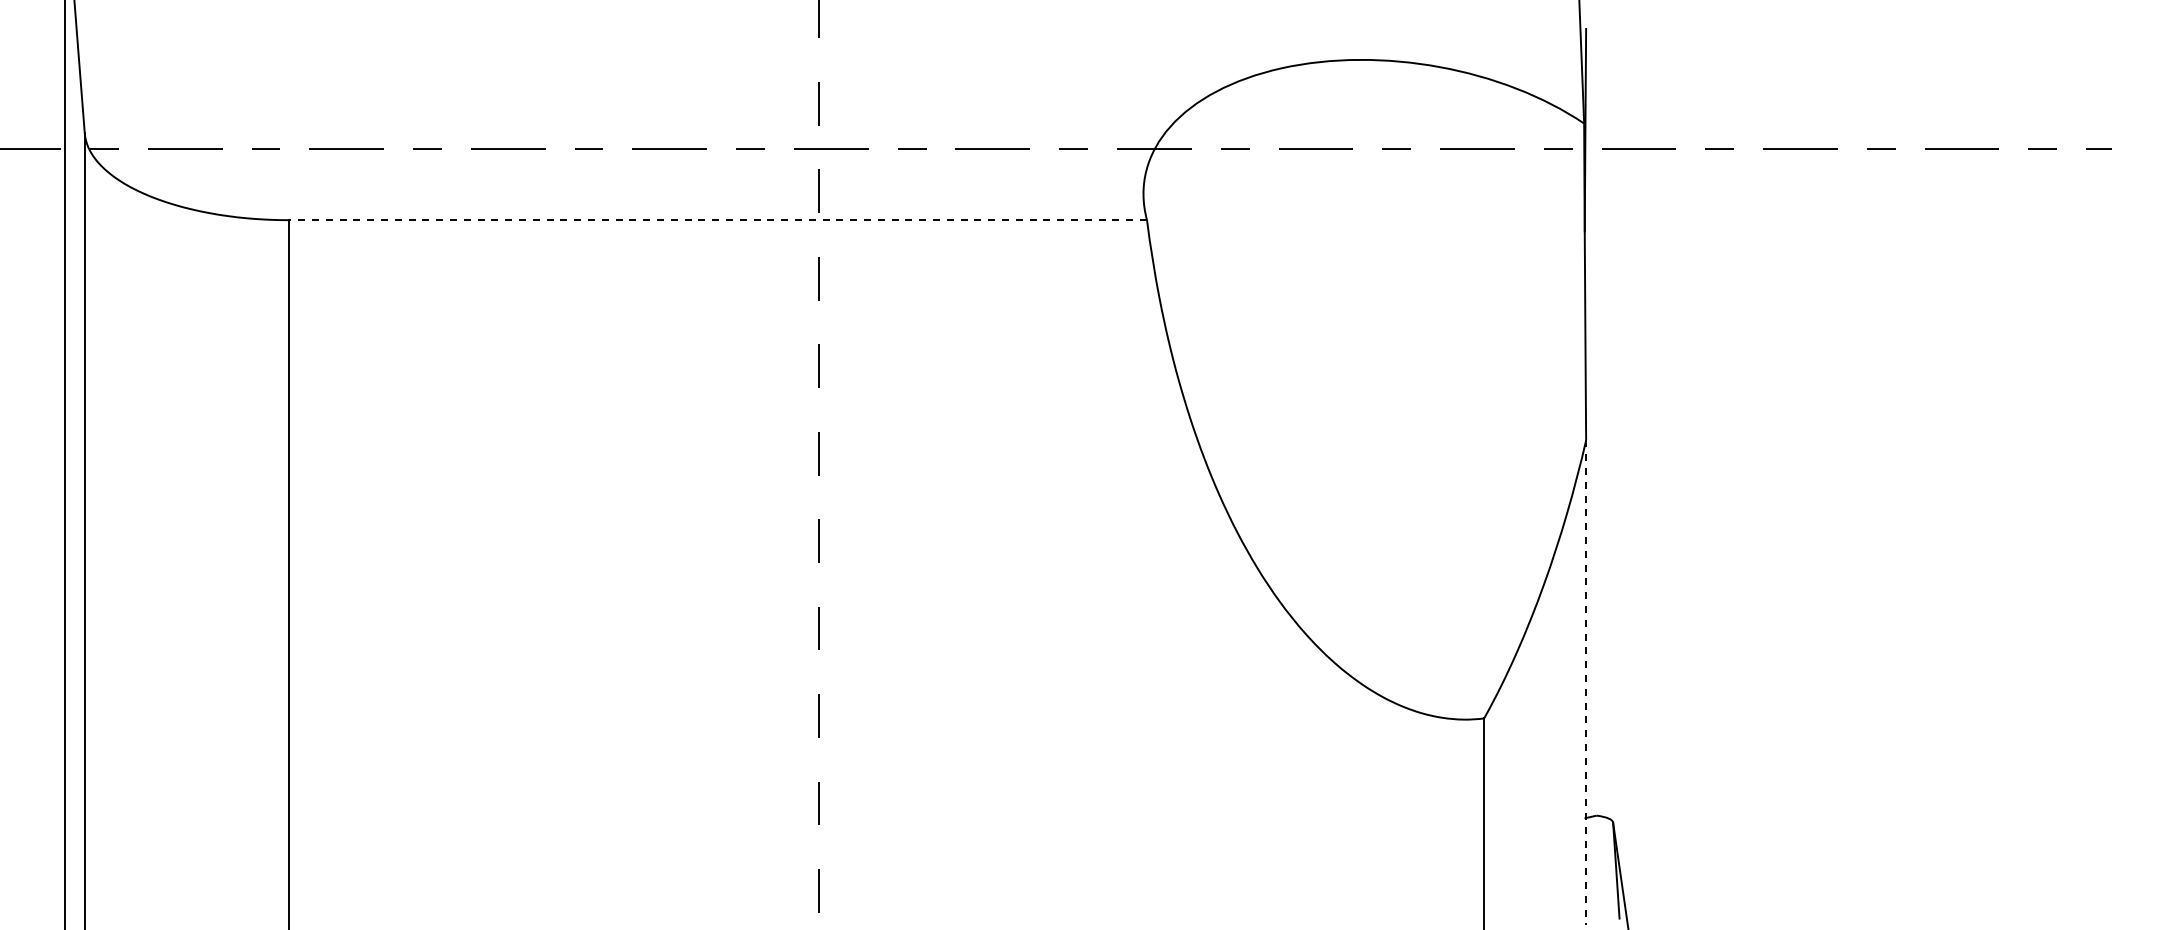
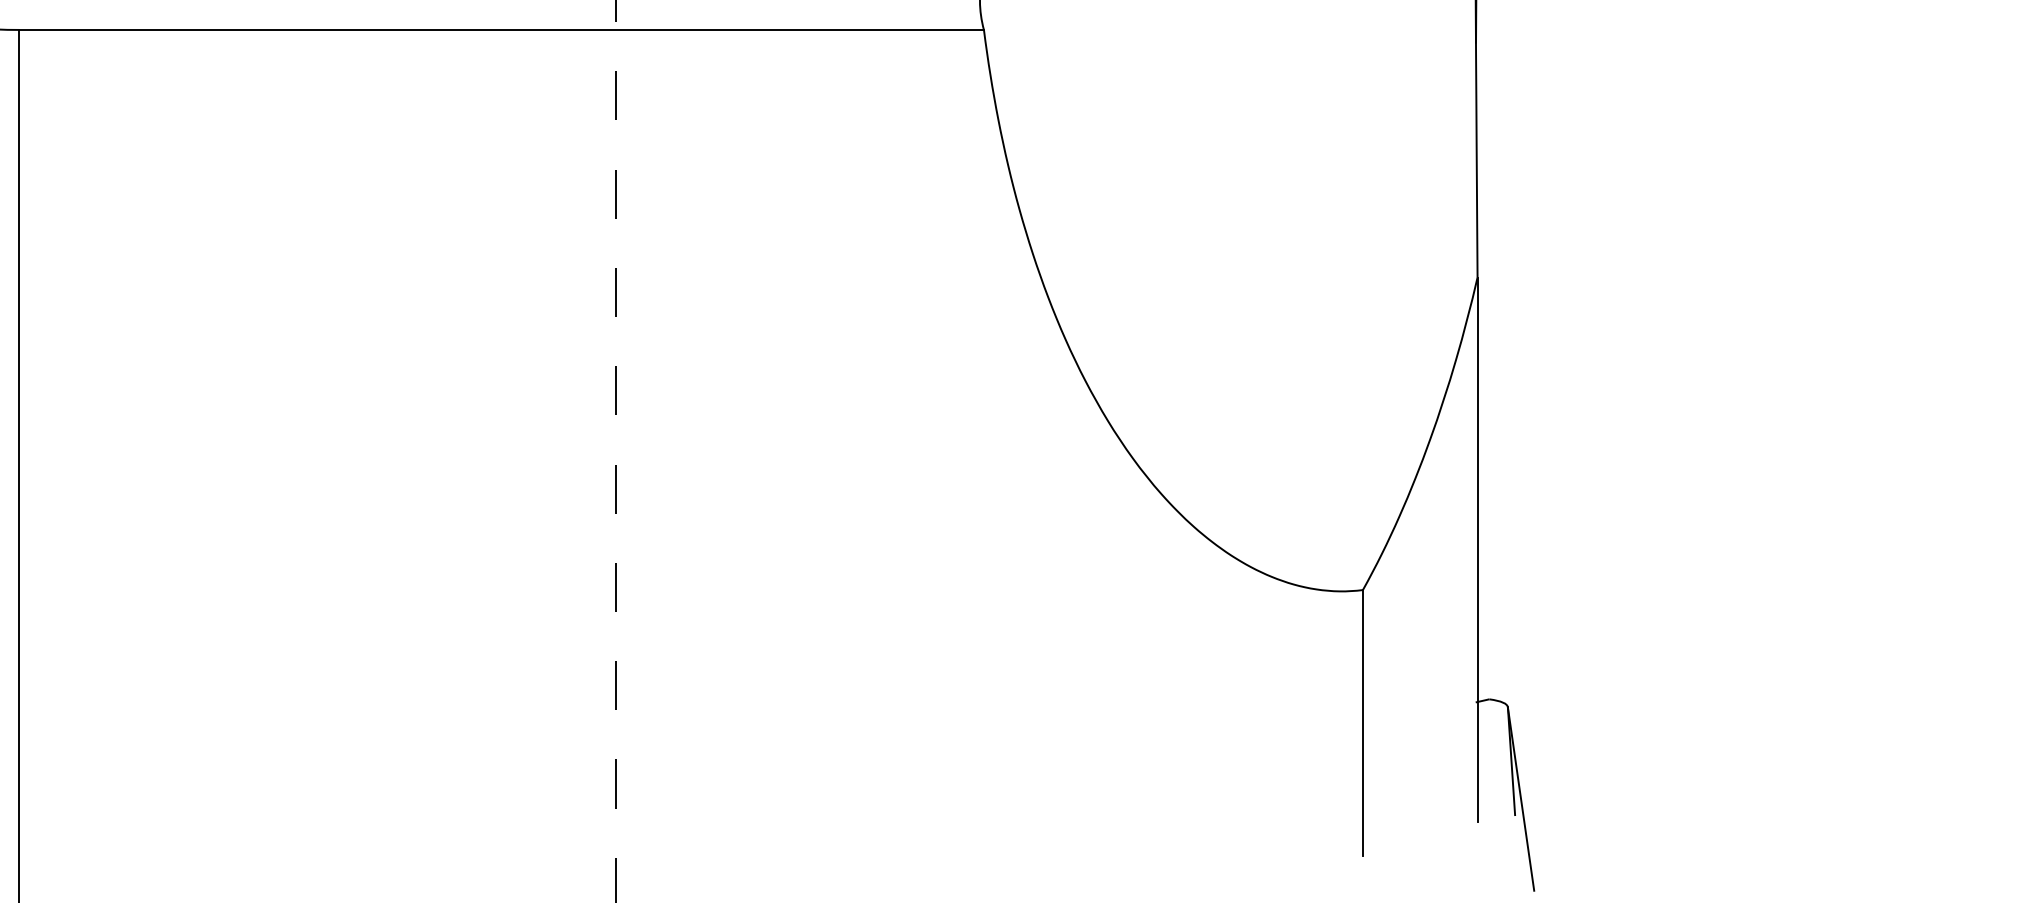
line: (717, 220) -> (501, 30), dashed -> solid
line: (1586, 683) -> (1477, 550), dashed -> solid

